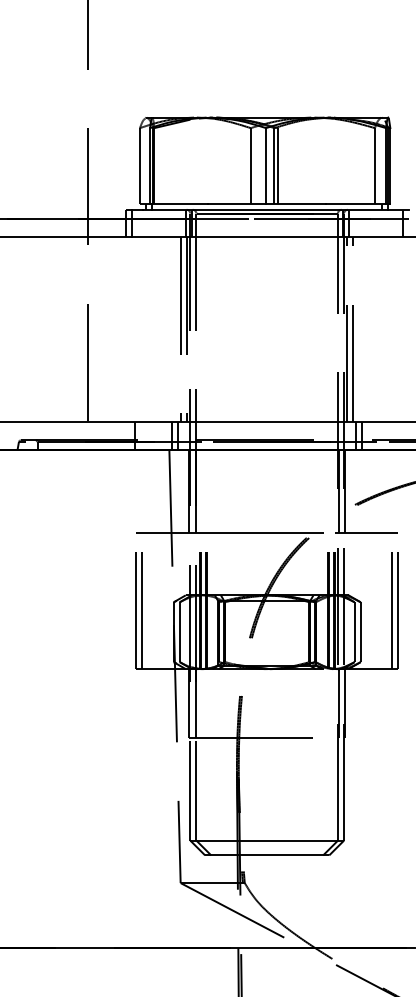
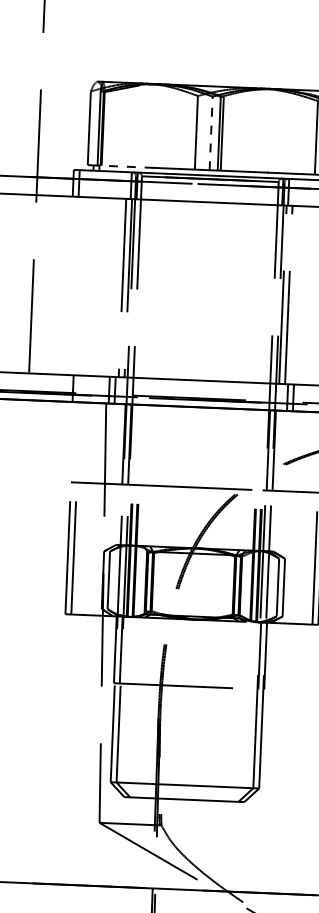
line: (266, 165) -> (211, 132), solid -> dashed
line: (179, 204) -> (125, 166), solid -> dashed

